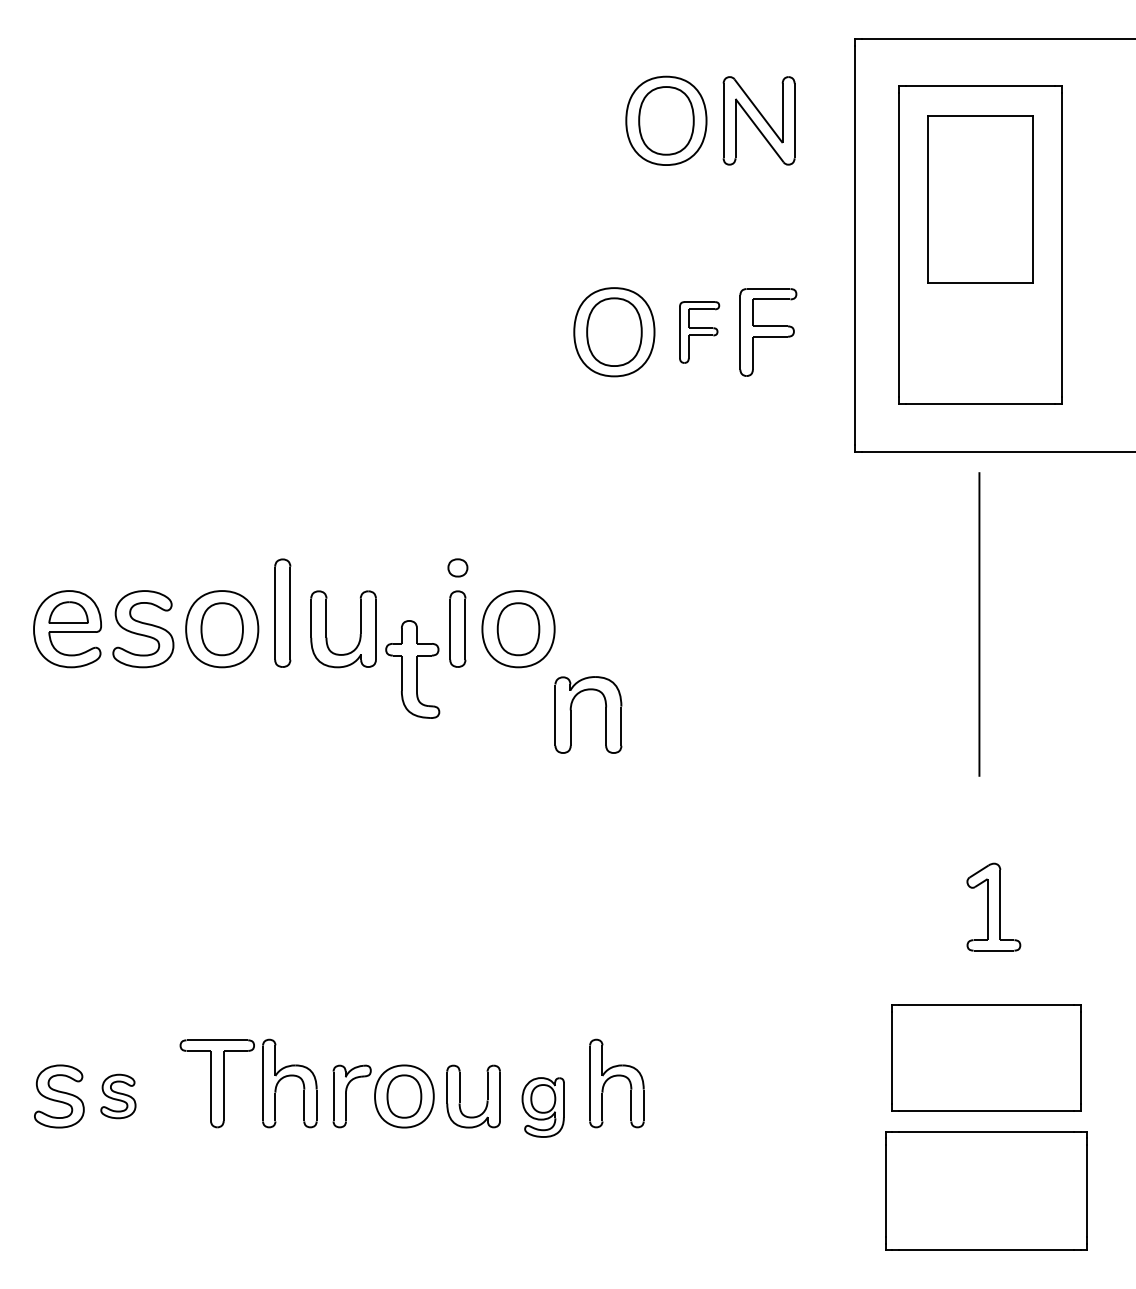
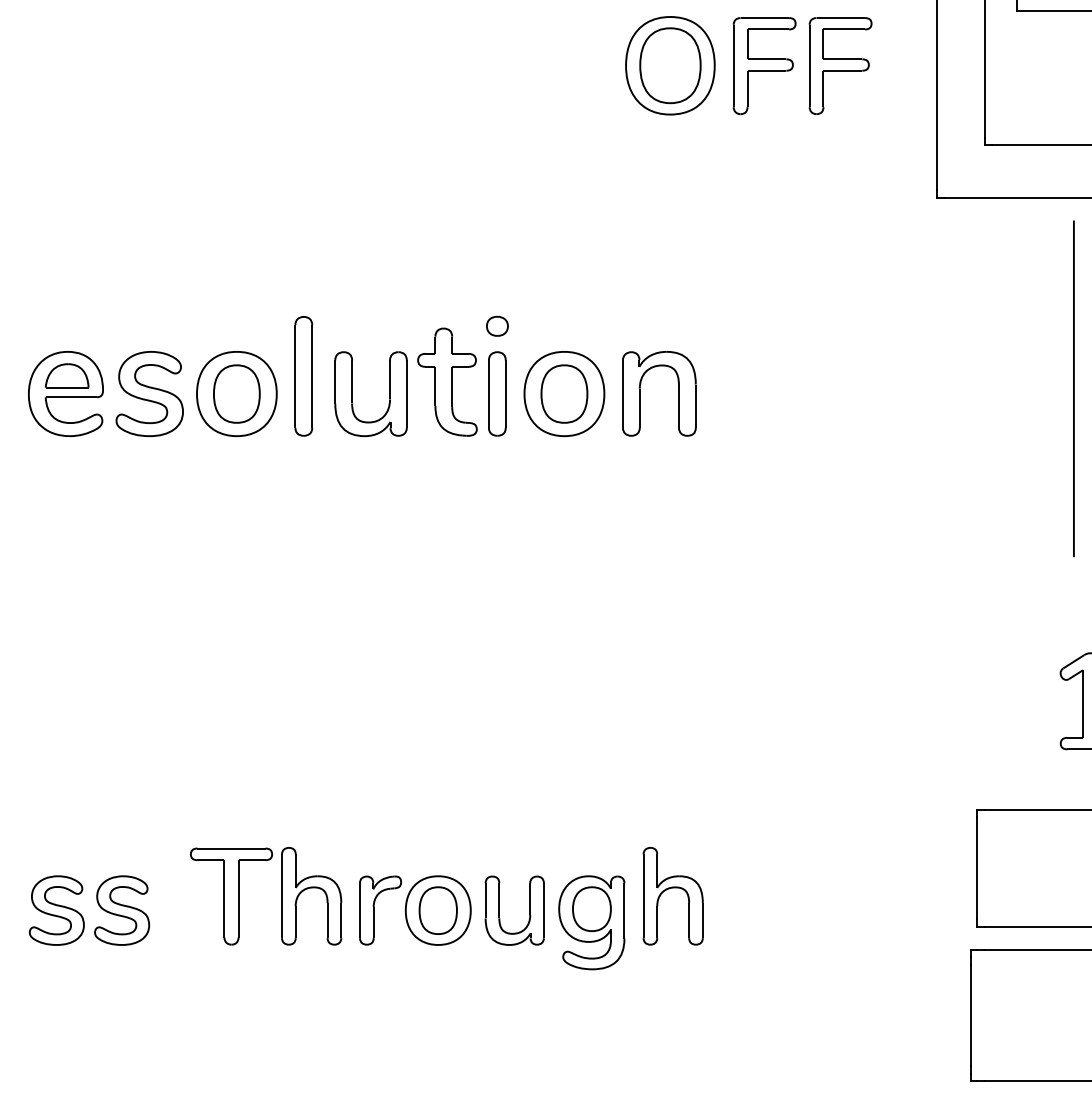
part: (699, 332) -> (764, 66), size x1.43
part: (412, 669) -> (447, 382), moved
part: (571, 714) -> (640, 393), moved
part: (118, 1096) -> (122, 910), size x1.43
part: (542, 1107) -> (590, 922), size x1.43

